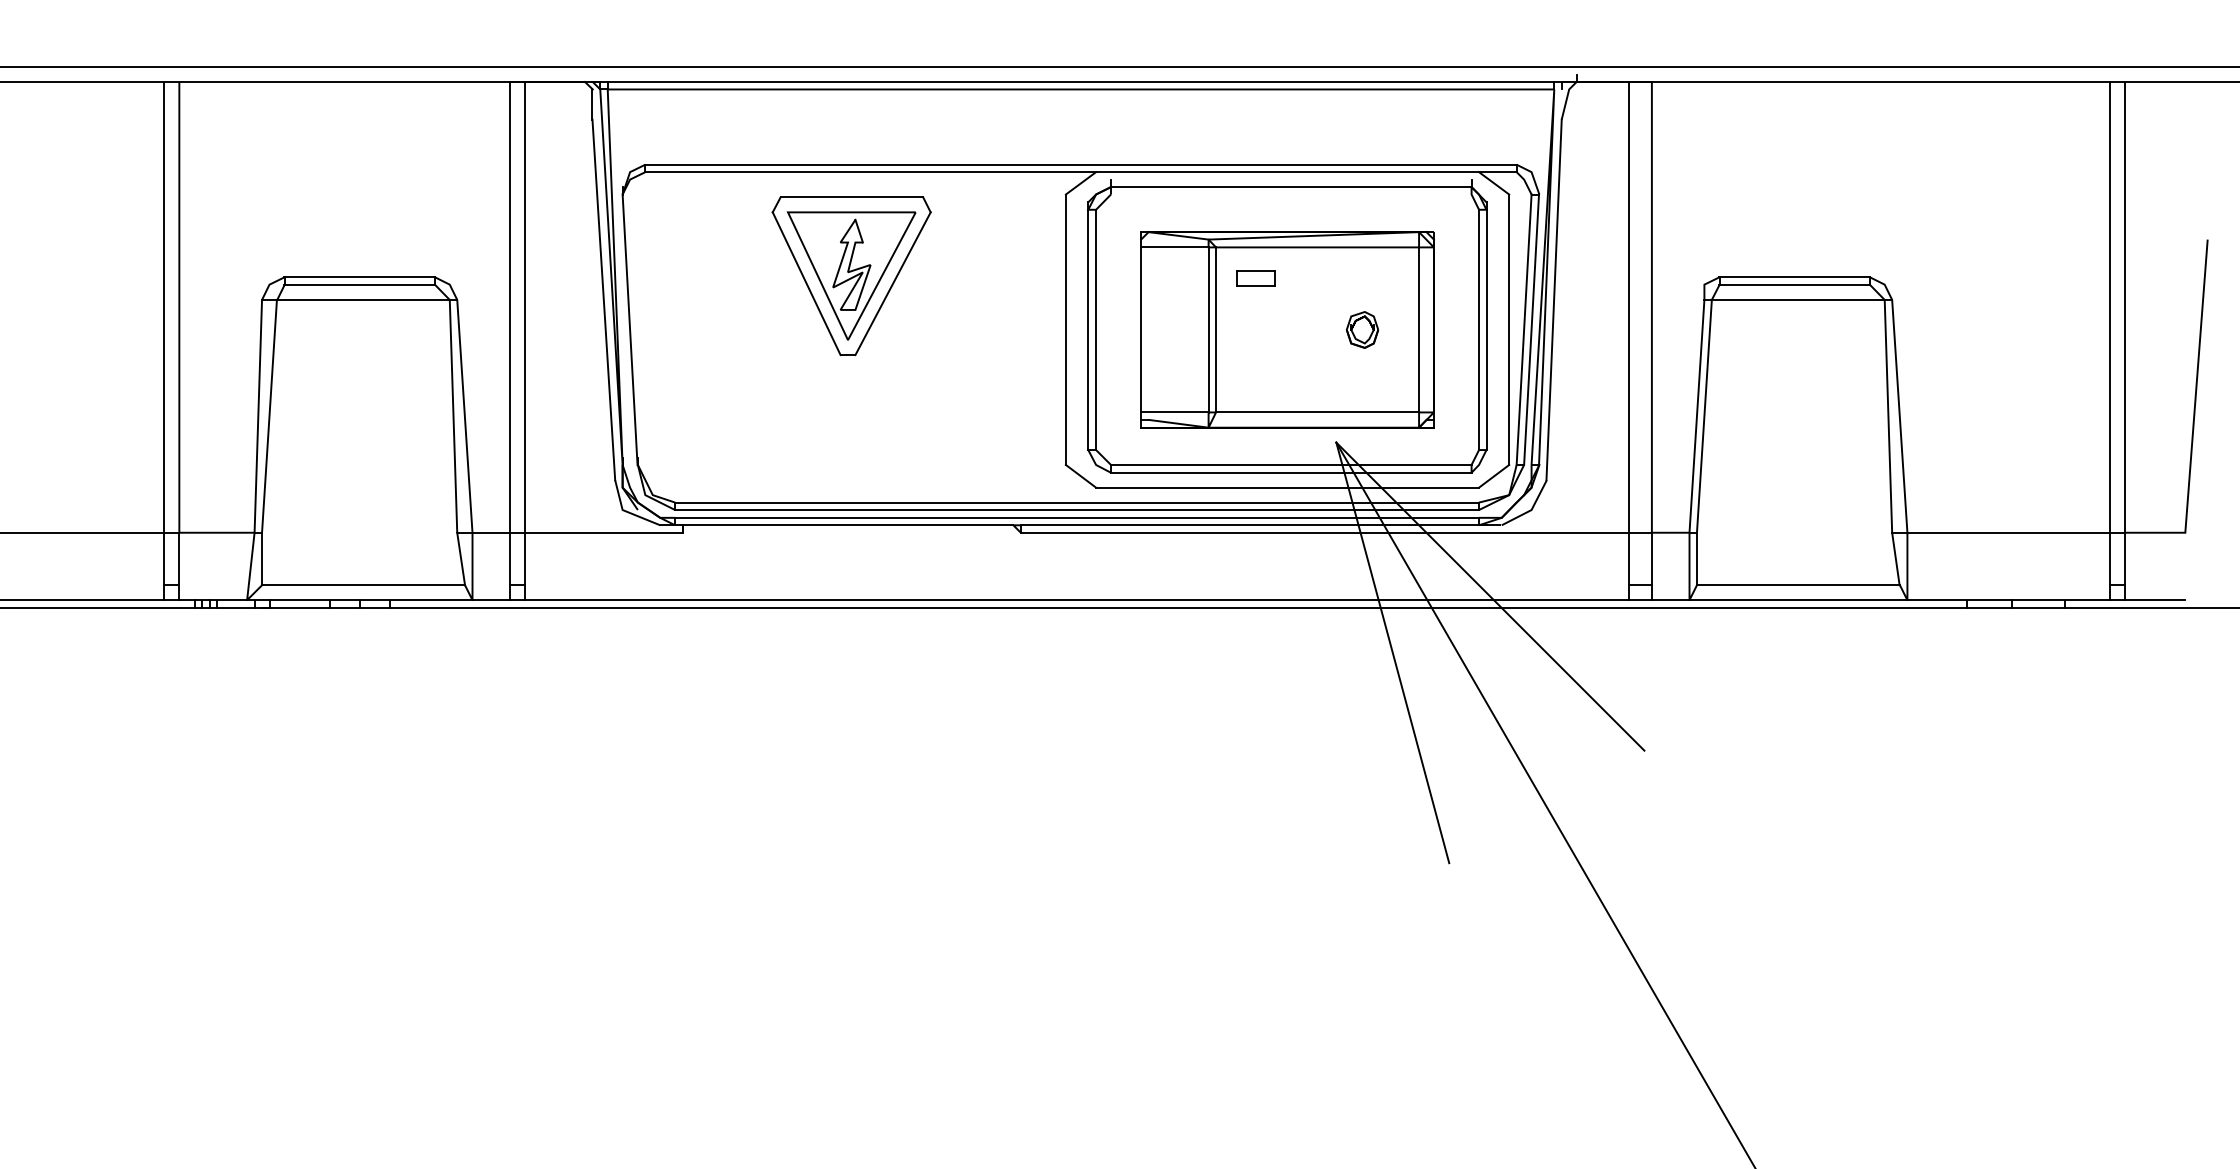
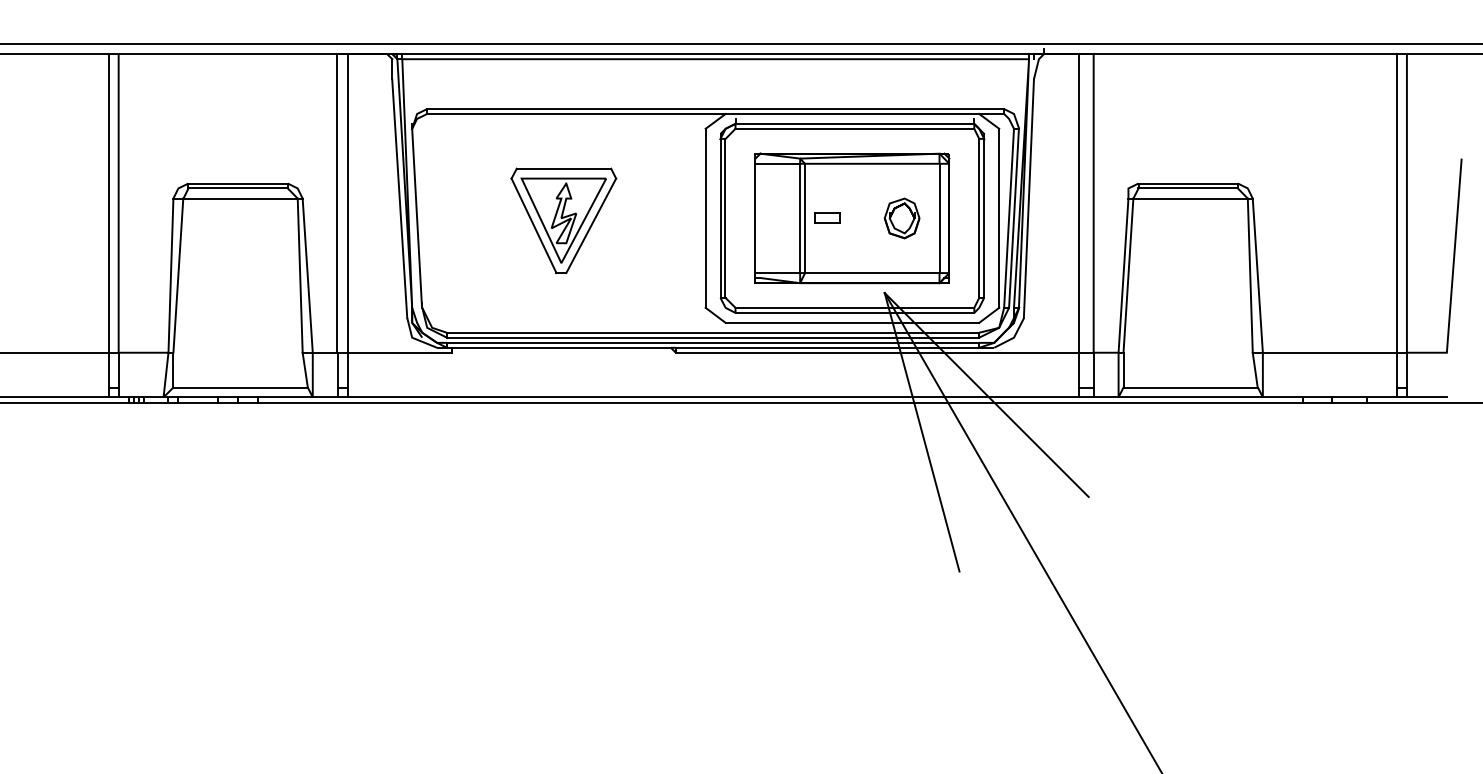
line: (1290, 194) -> (854, 128), added
part: (851, 275) -> (563, 220), moved
part: (1255, 277) -> (827, 217), moved
part: (1361, 330) -> (901, 218), size x1.67

